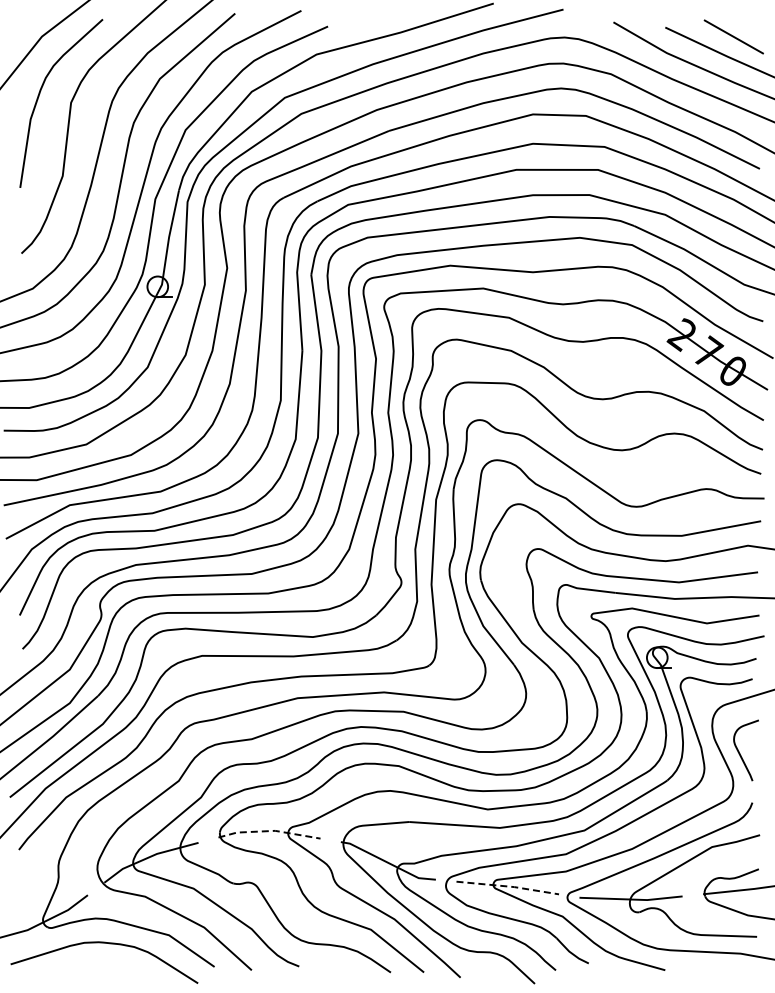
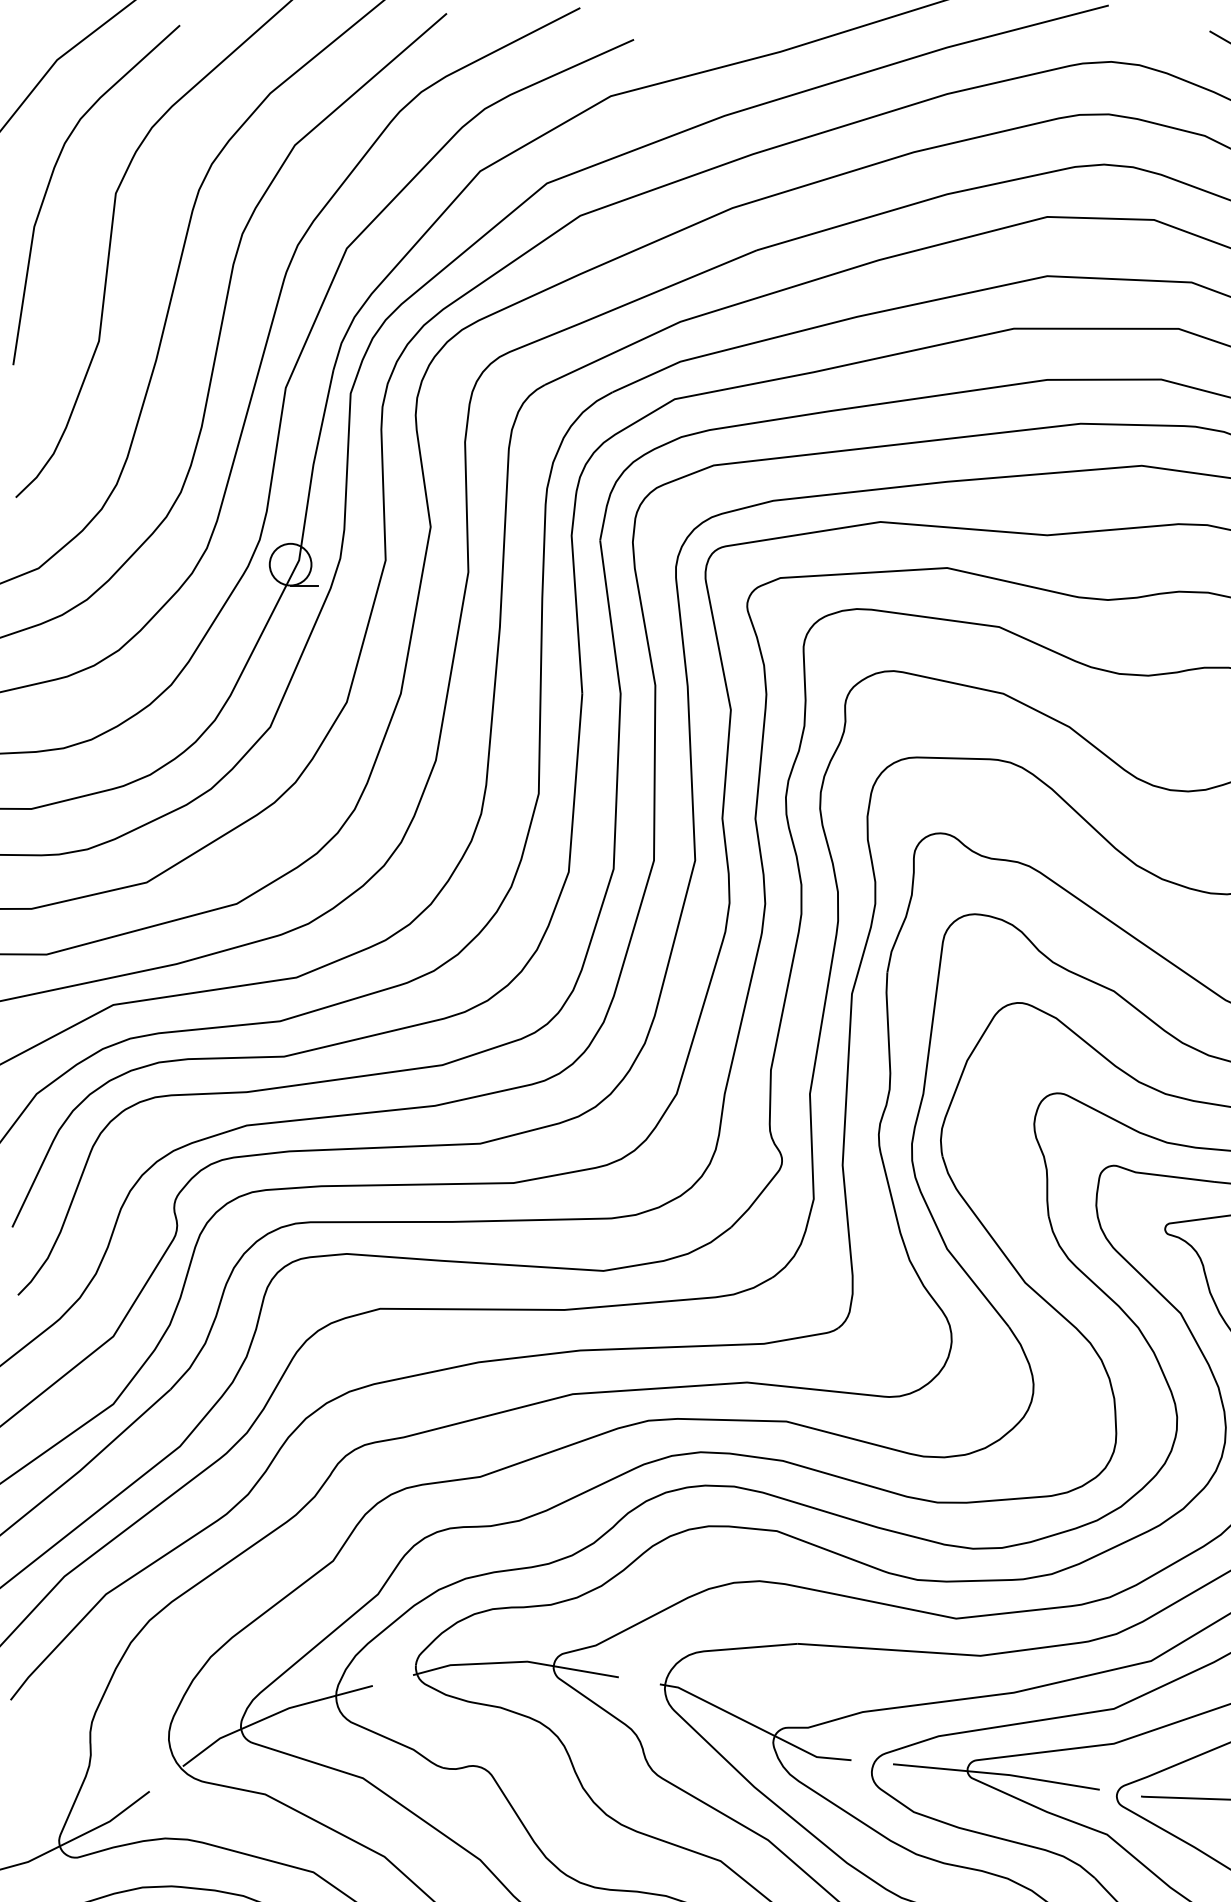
line: (269, 831) -> (515, 1663), dashed -> solid
line: (508, 886) -> (997, 1773), dashed -> solid

